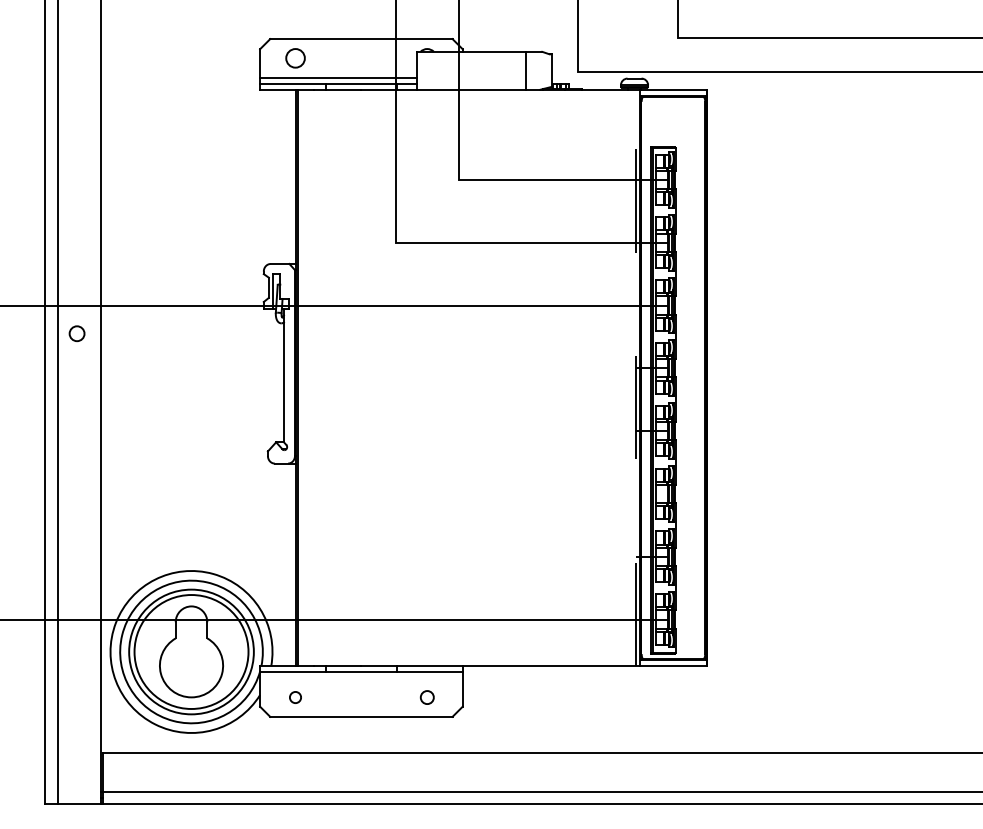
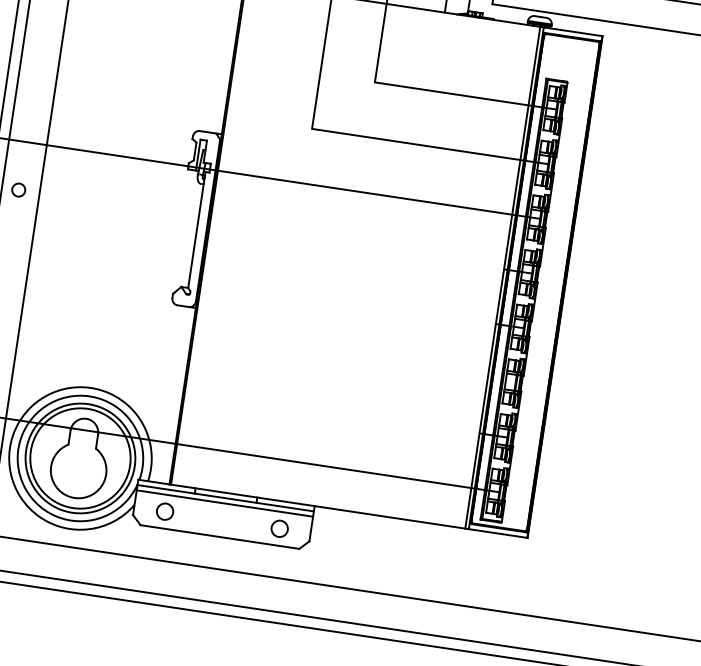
circle: (76, 333) -> (18, 189), moved
line: (635, 377) -> (502, 277), dashed -> solid
line: (361, 678) -> (224, 503), added
circle: (295, 697) -> (165, 511), size x1.67
circle: (427, 697) -> (279, 528), size x1.43

